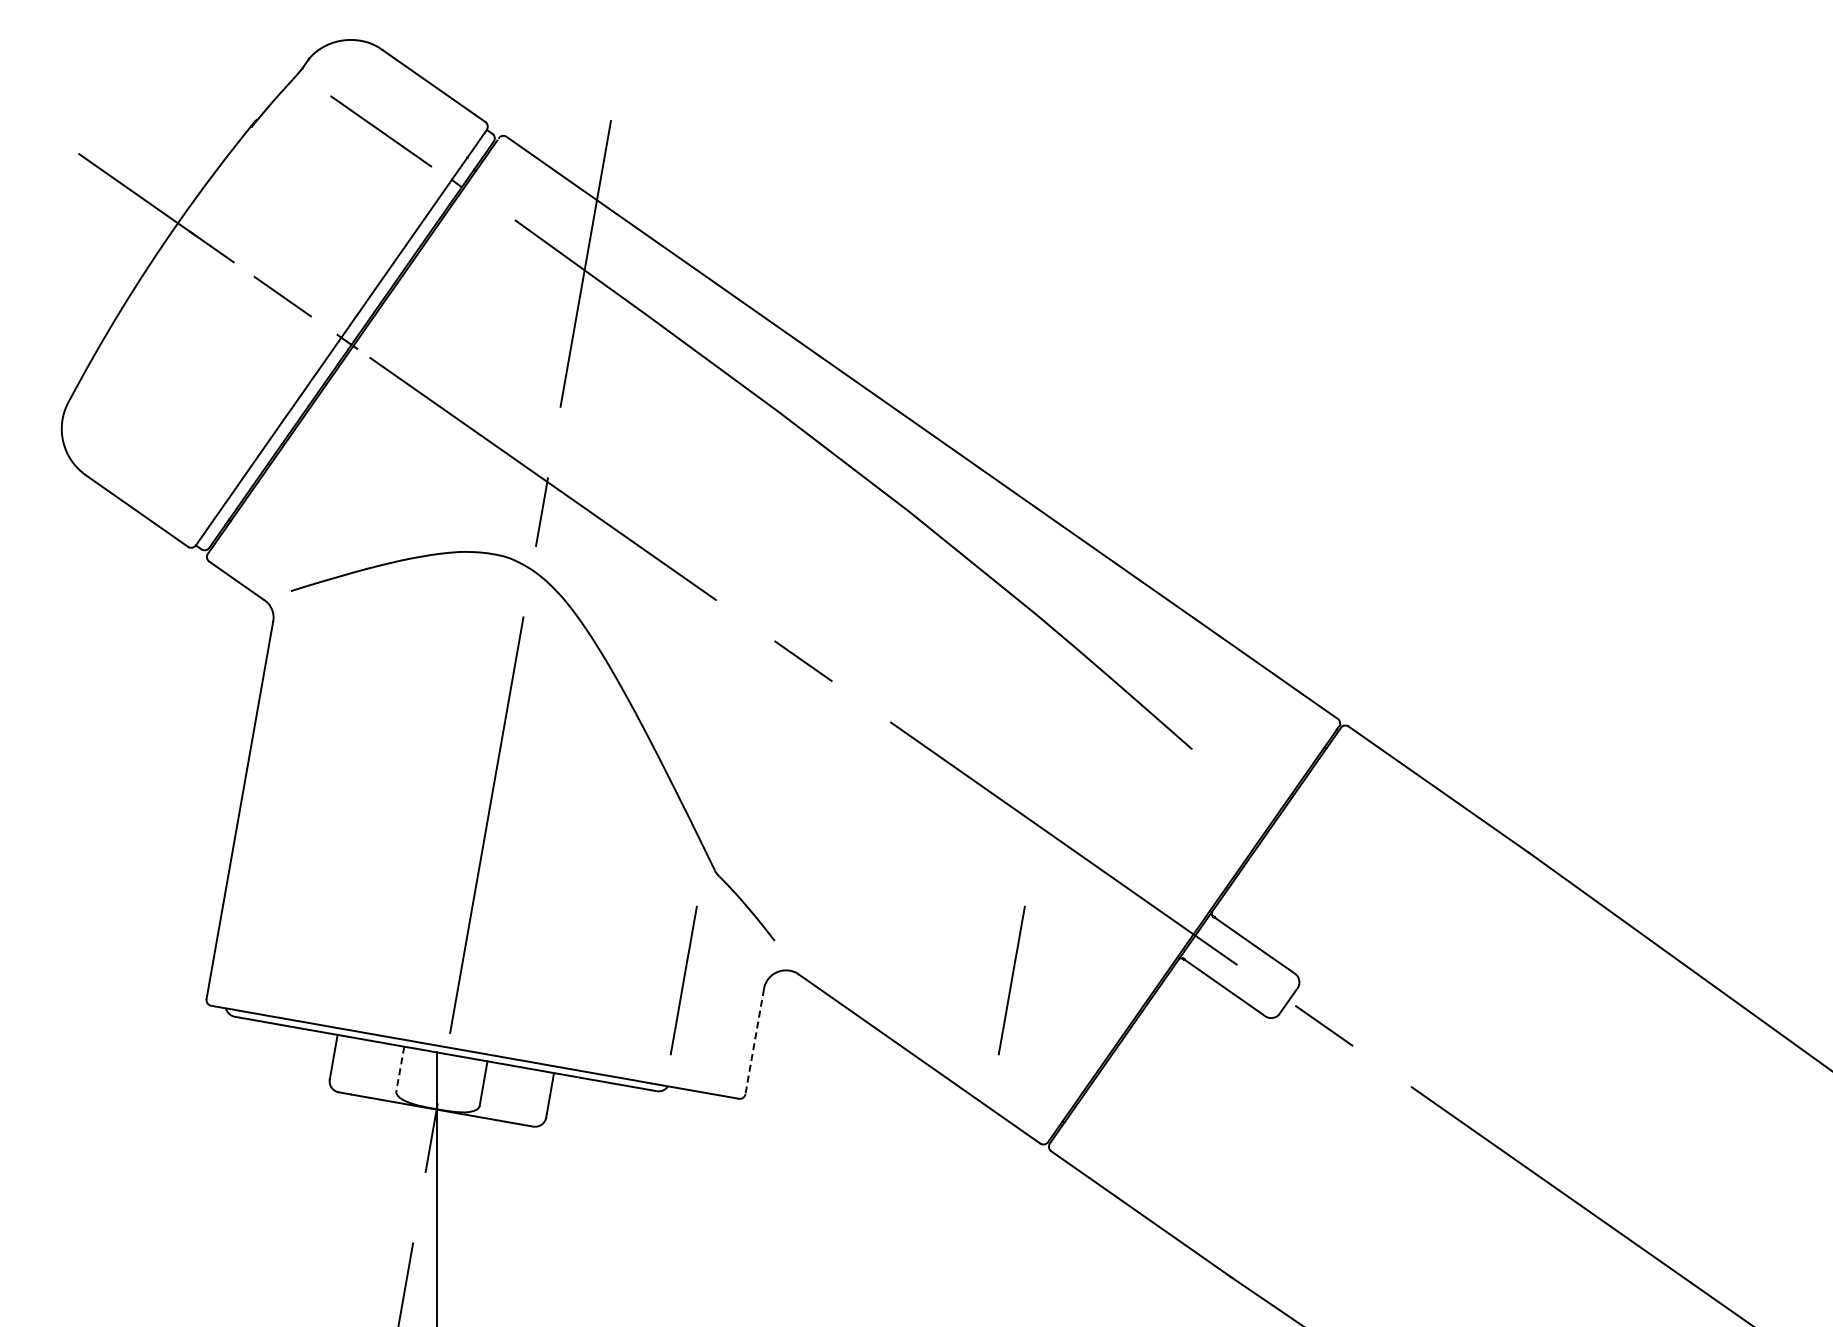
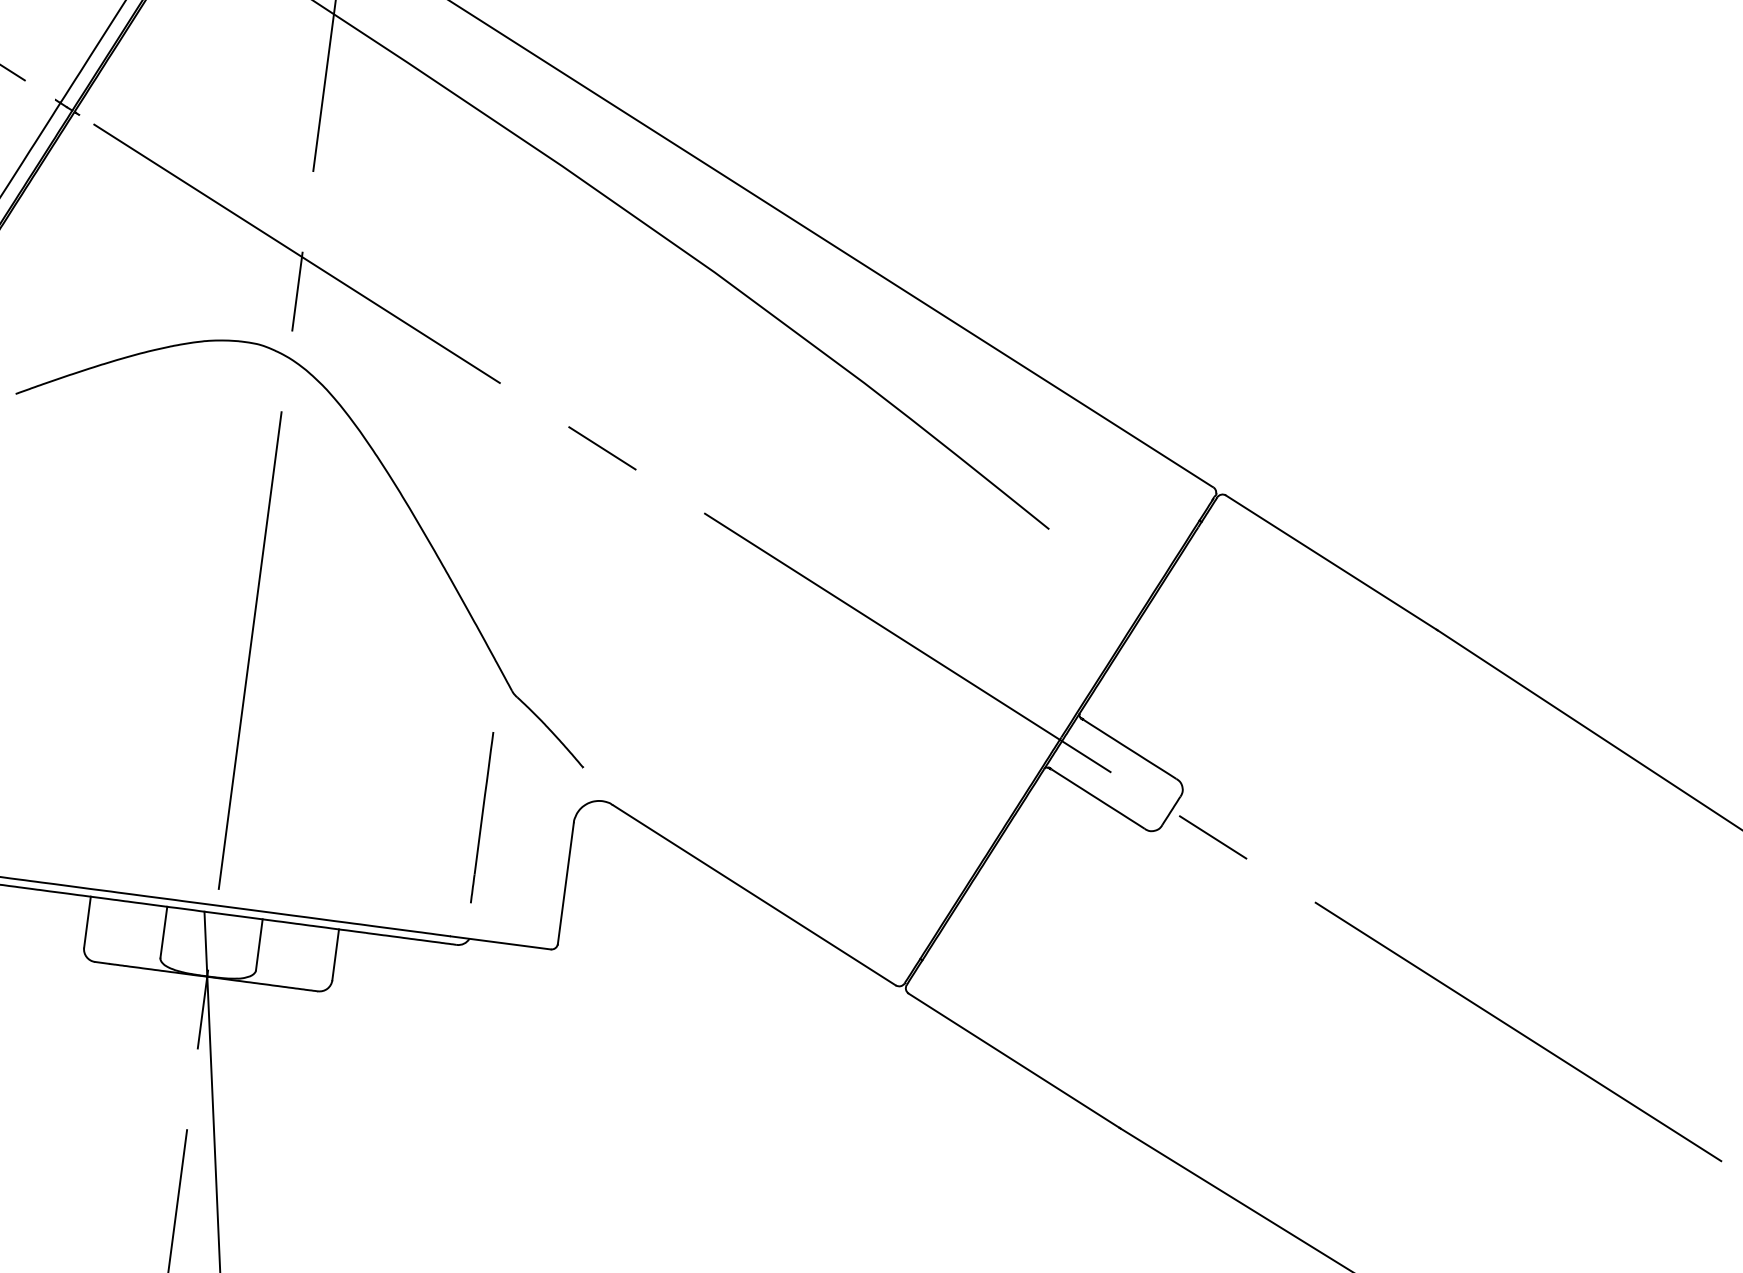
line: (1011, 980) -> (855, 801), removed
line: (754, 1041) -> (565, 883), dashed -> solid
line: (400, 1068) -> (164, 931), dashed -> solid

